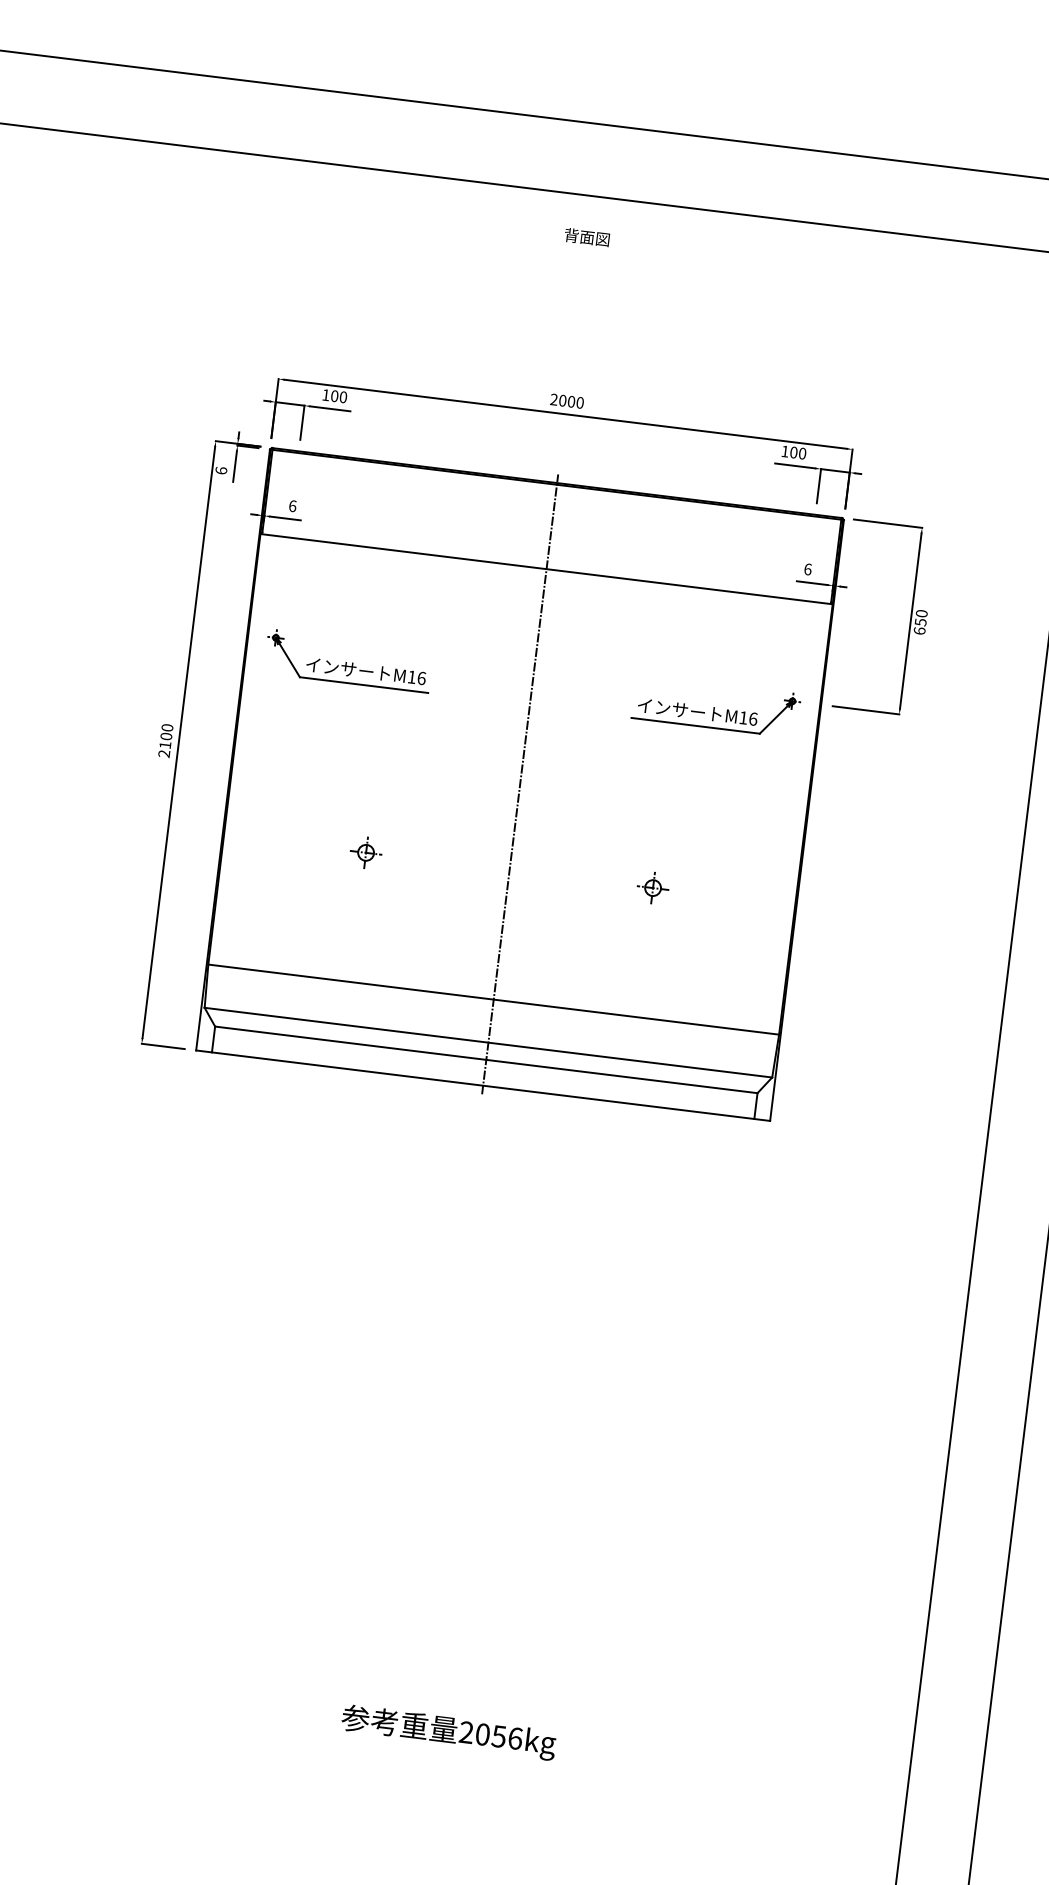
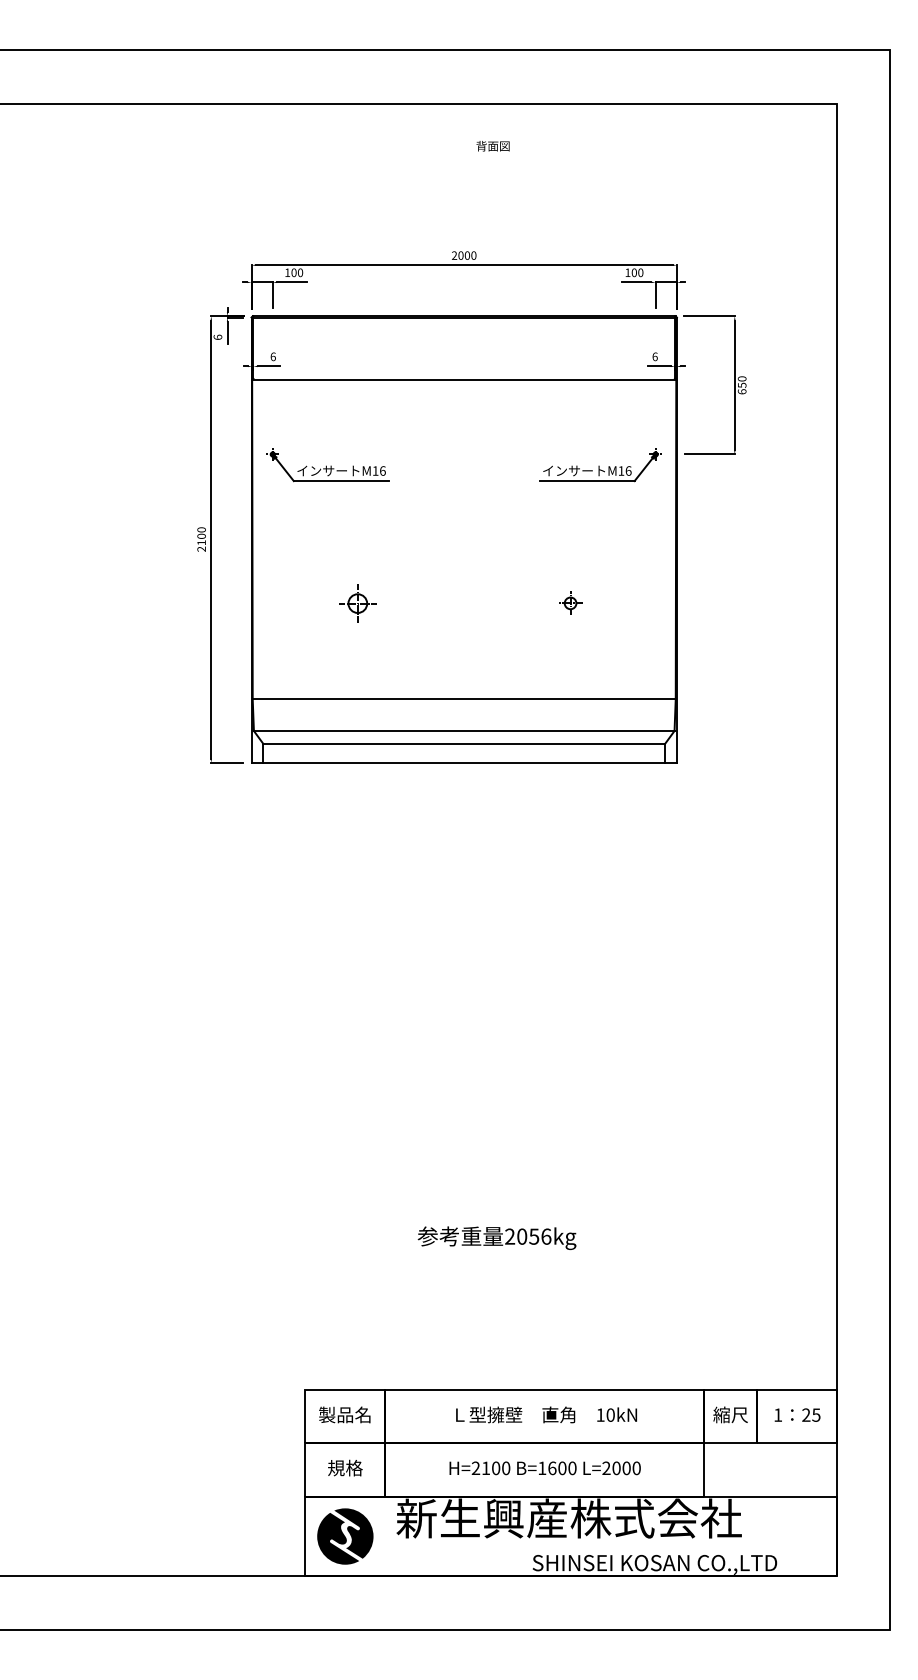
text: (586, 237) -> (492, 146), moved
line: (520, 784) -> (464, 539), removed
part: (365, 851) -> (357, 602), size x1.6

